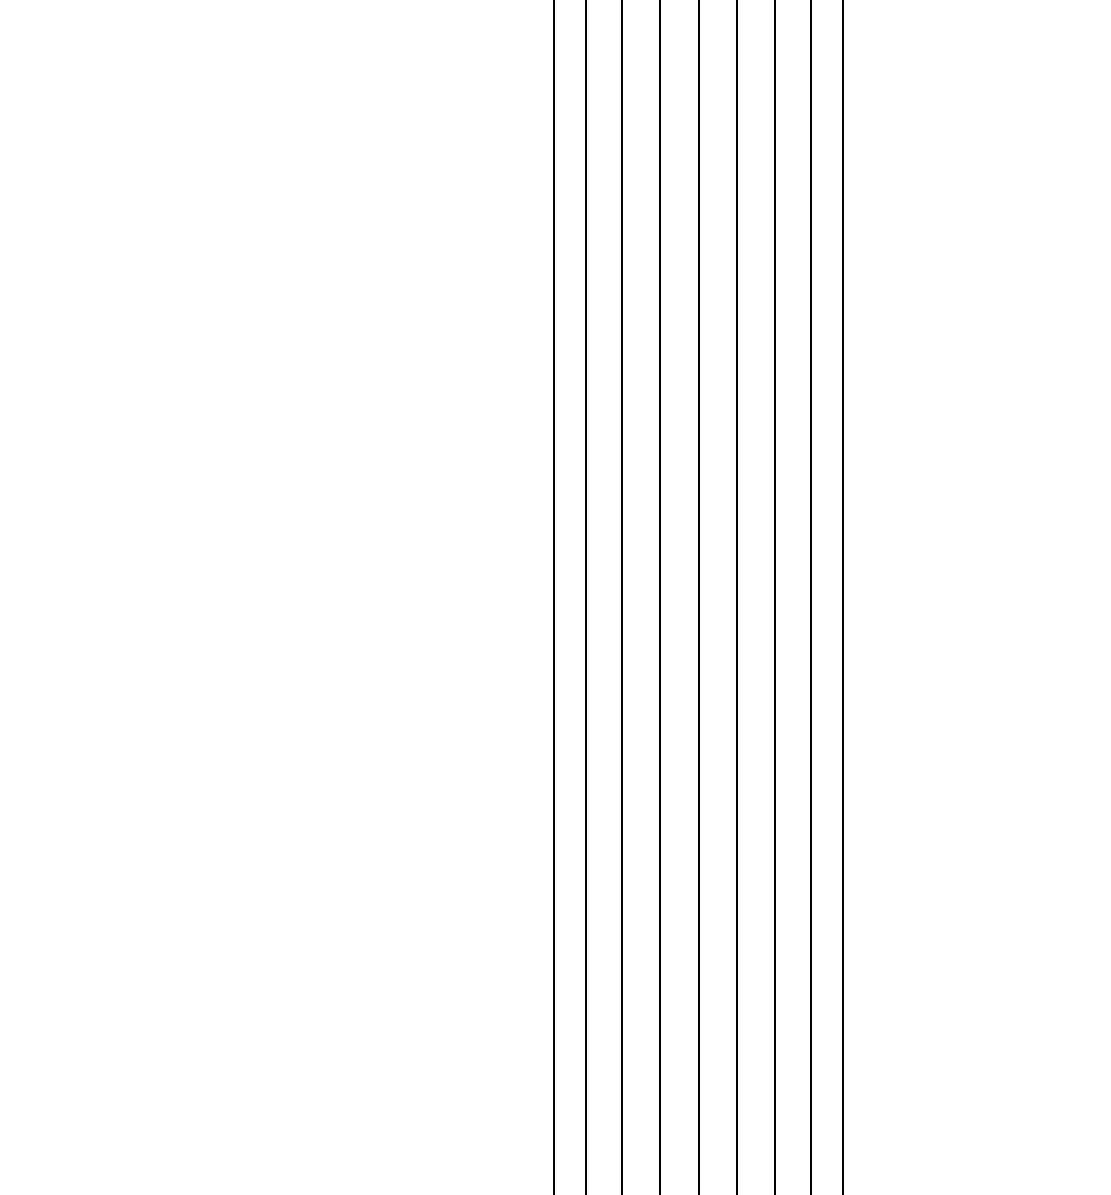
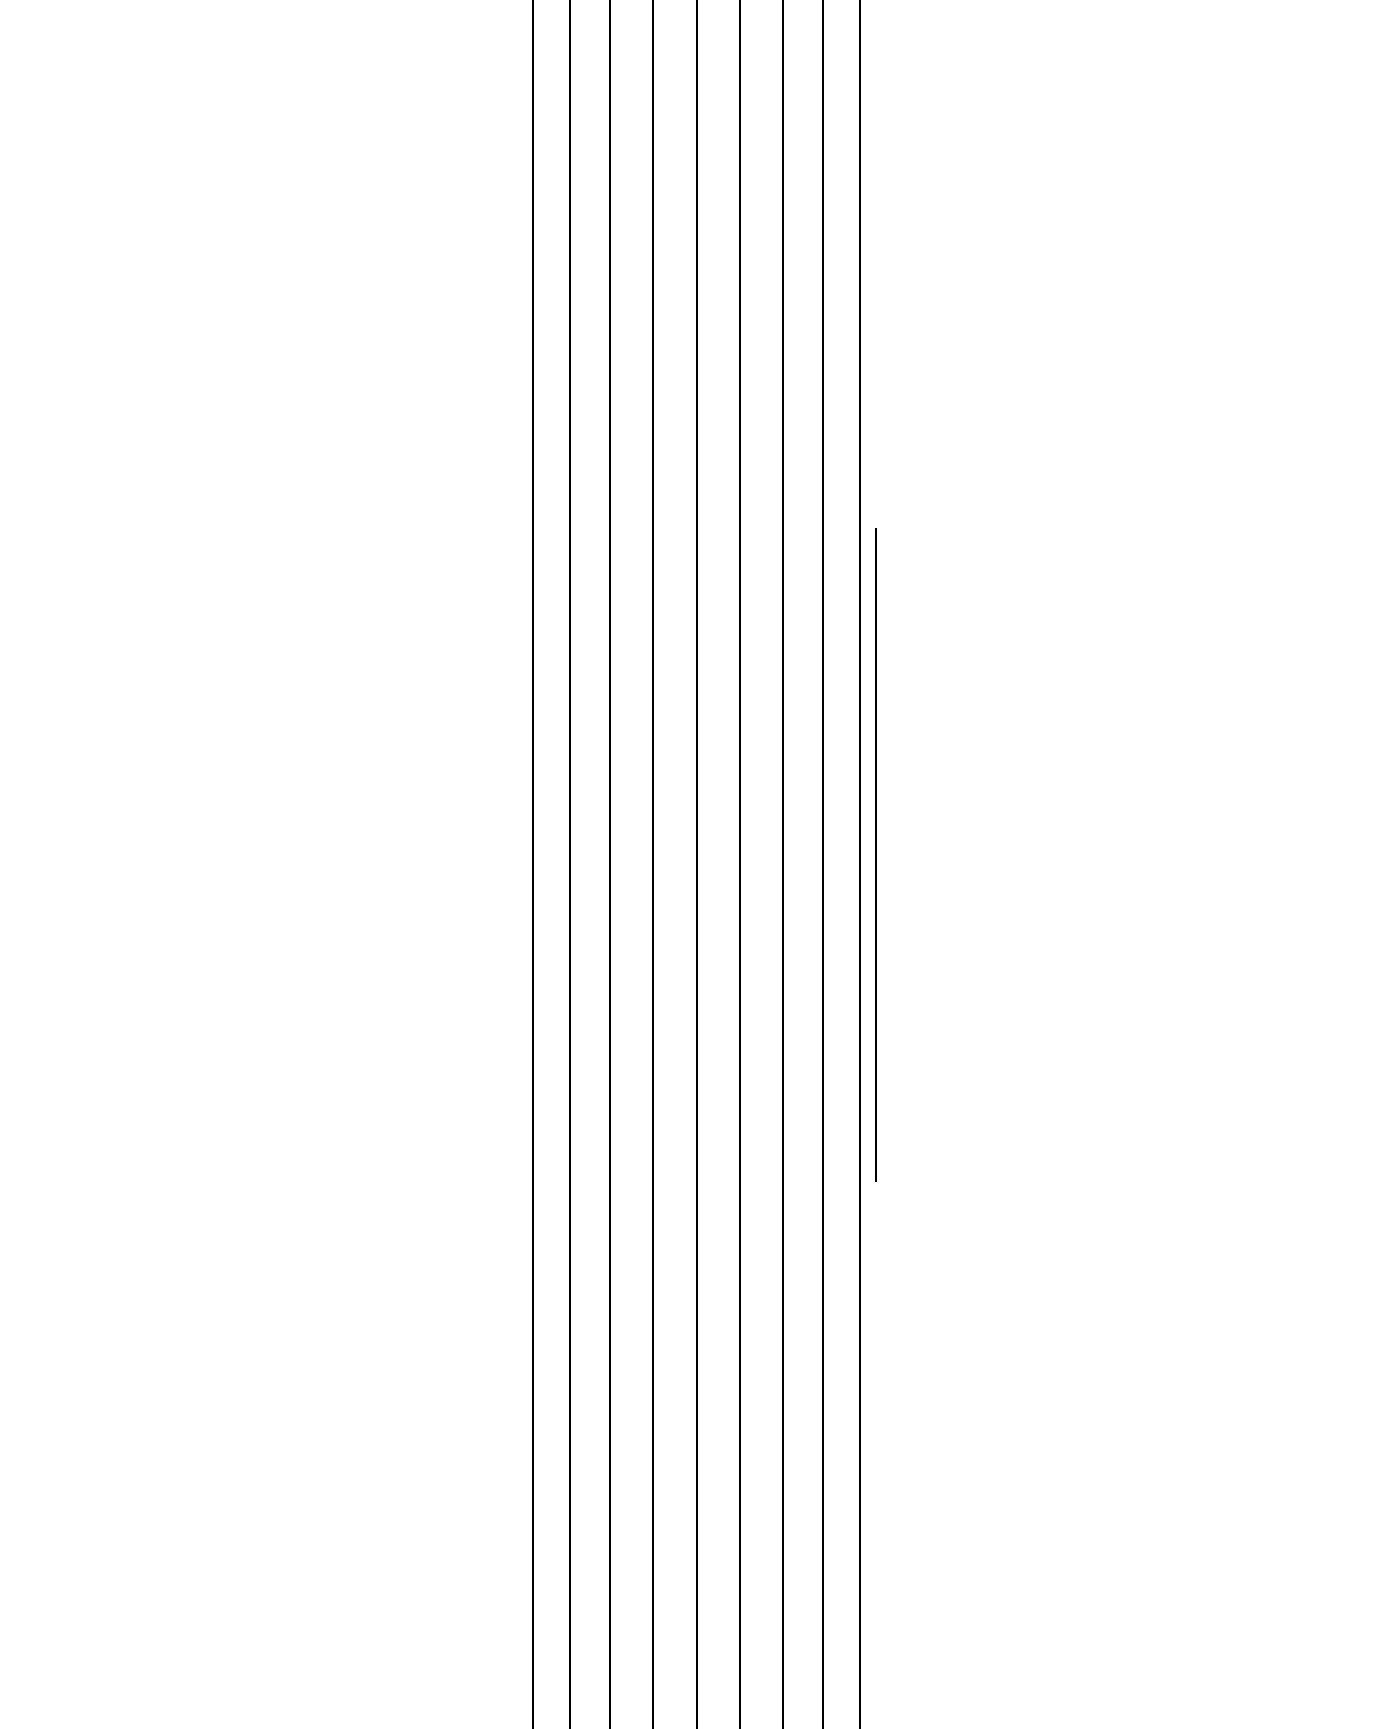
line: (857, 598) -> (875, 854), added

